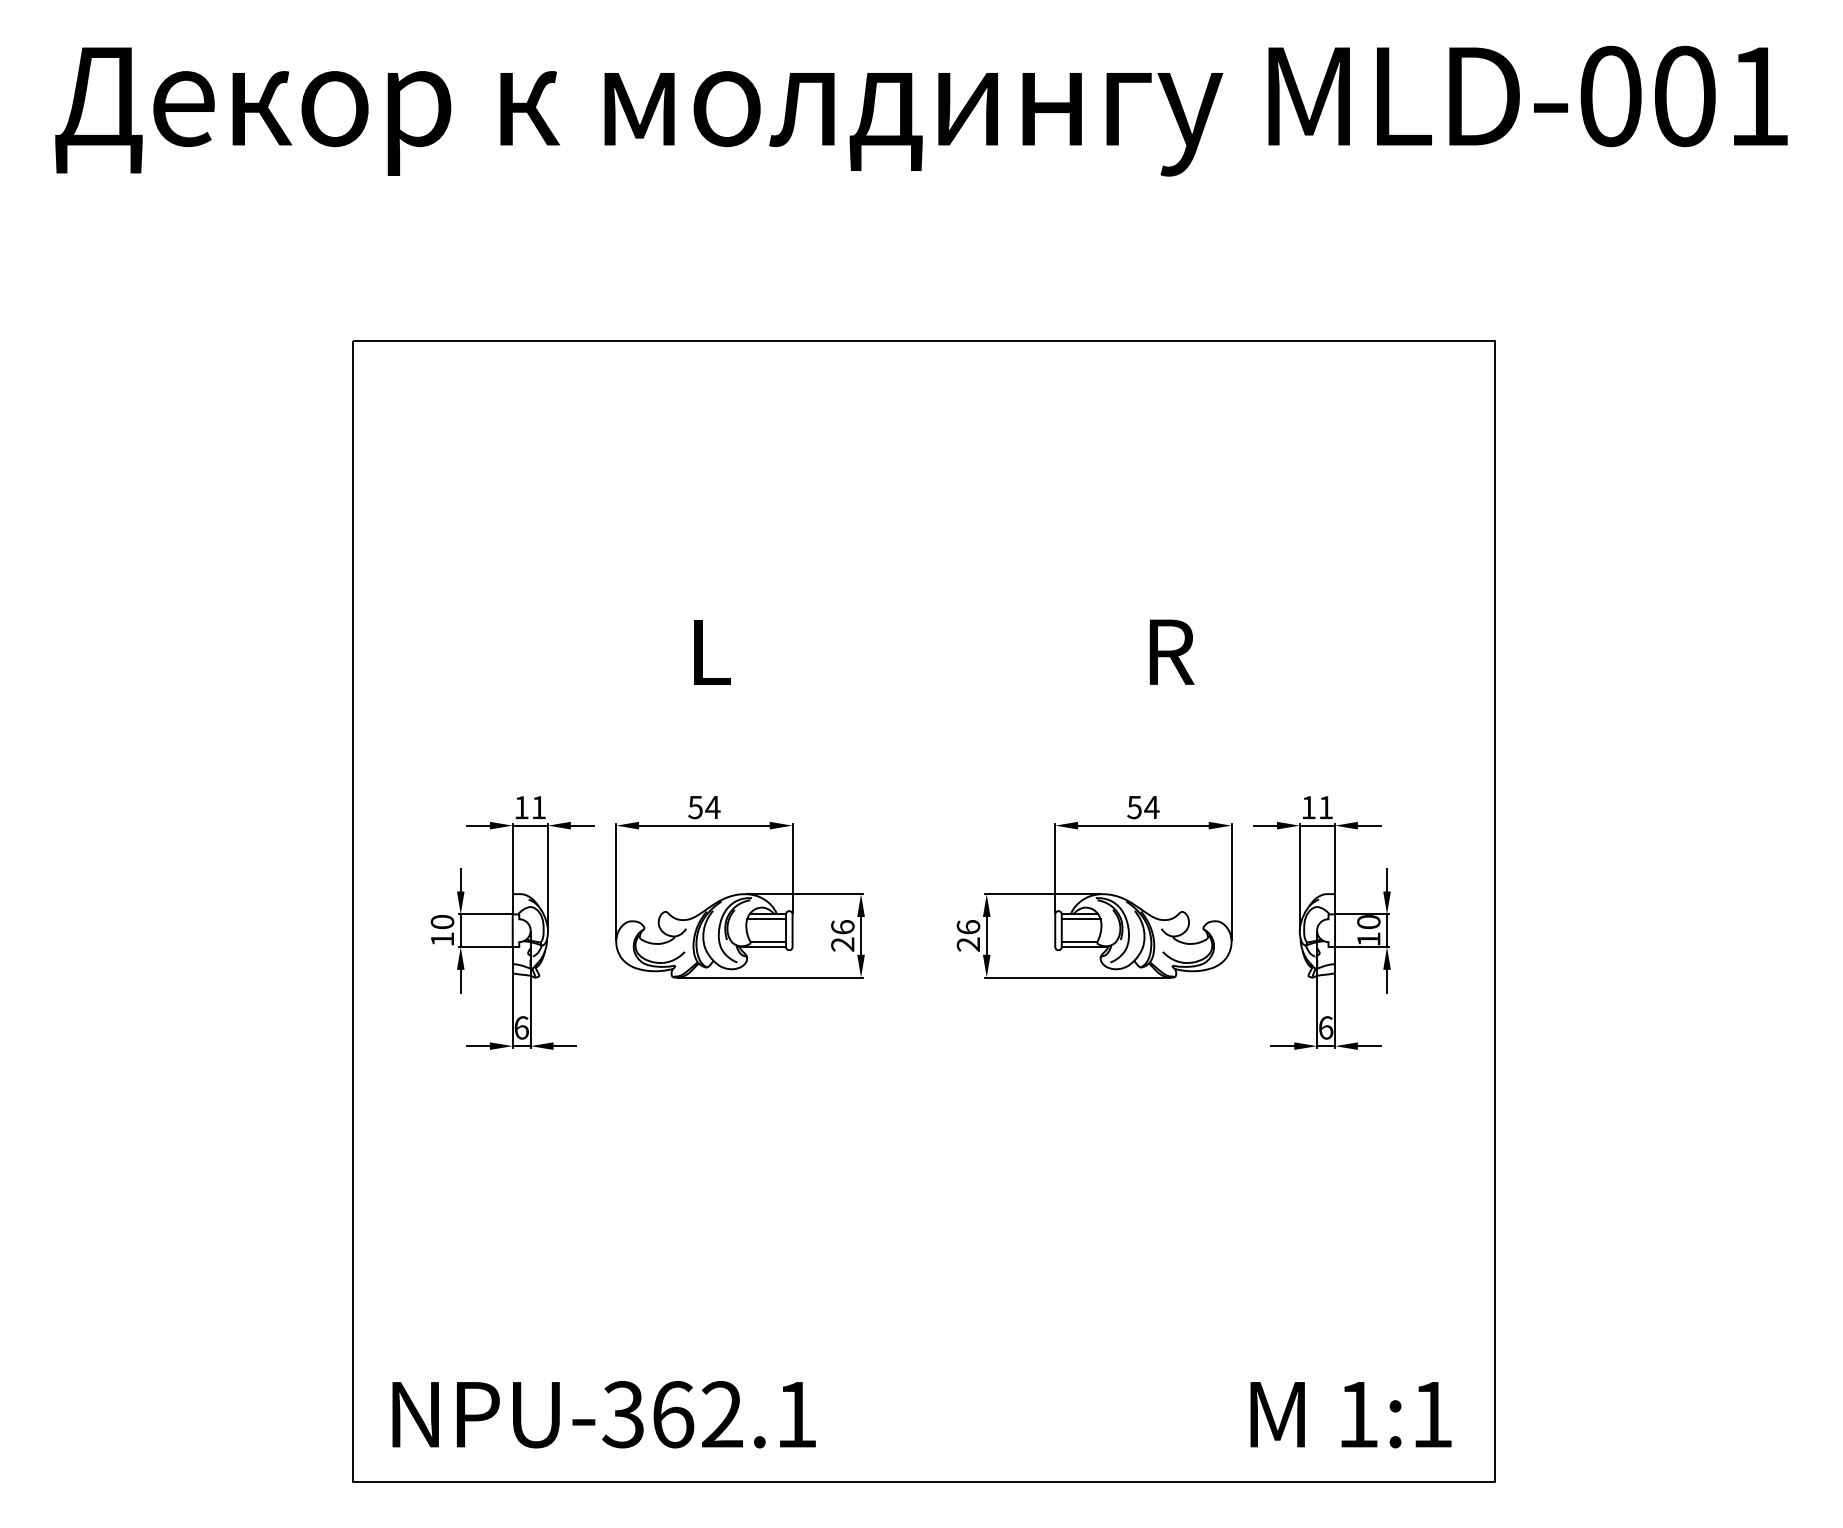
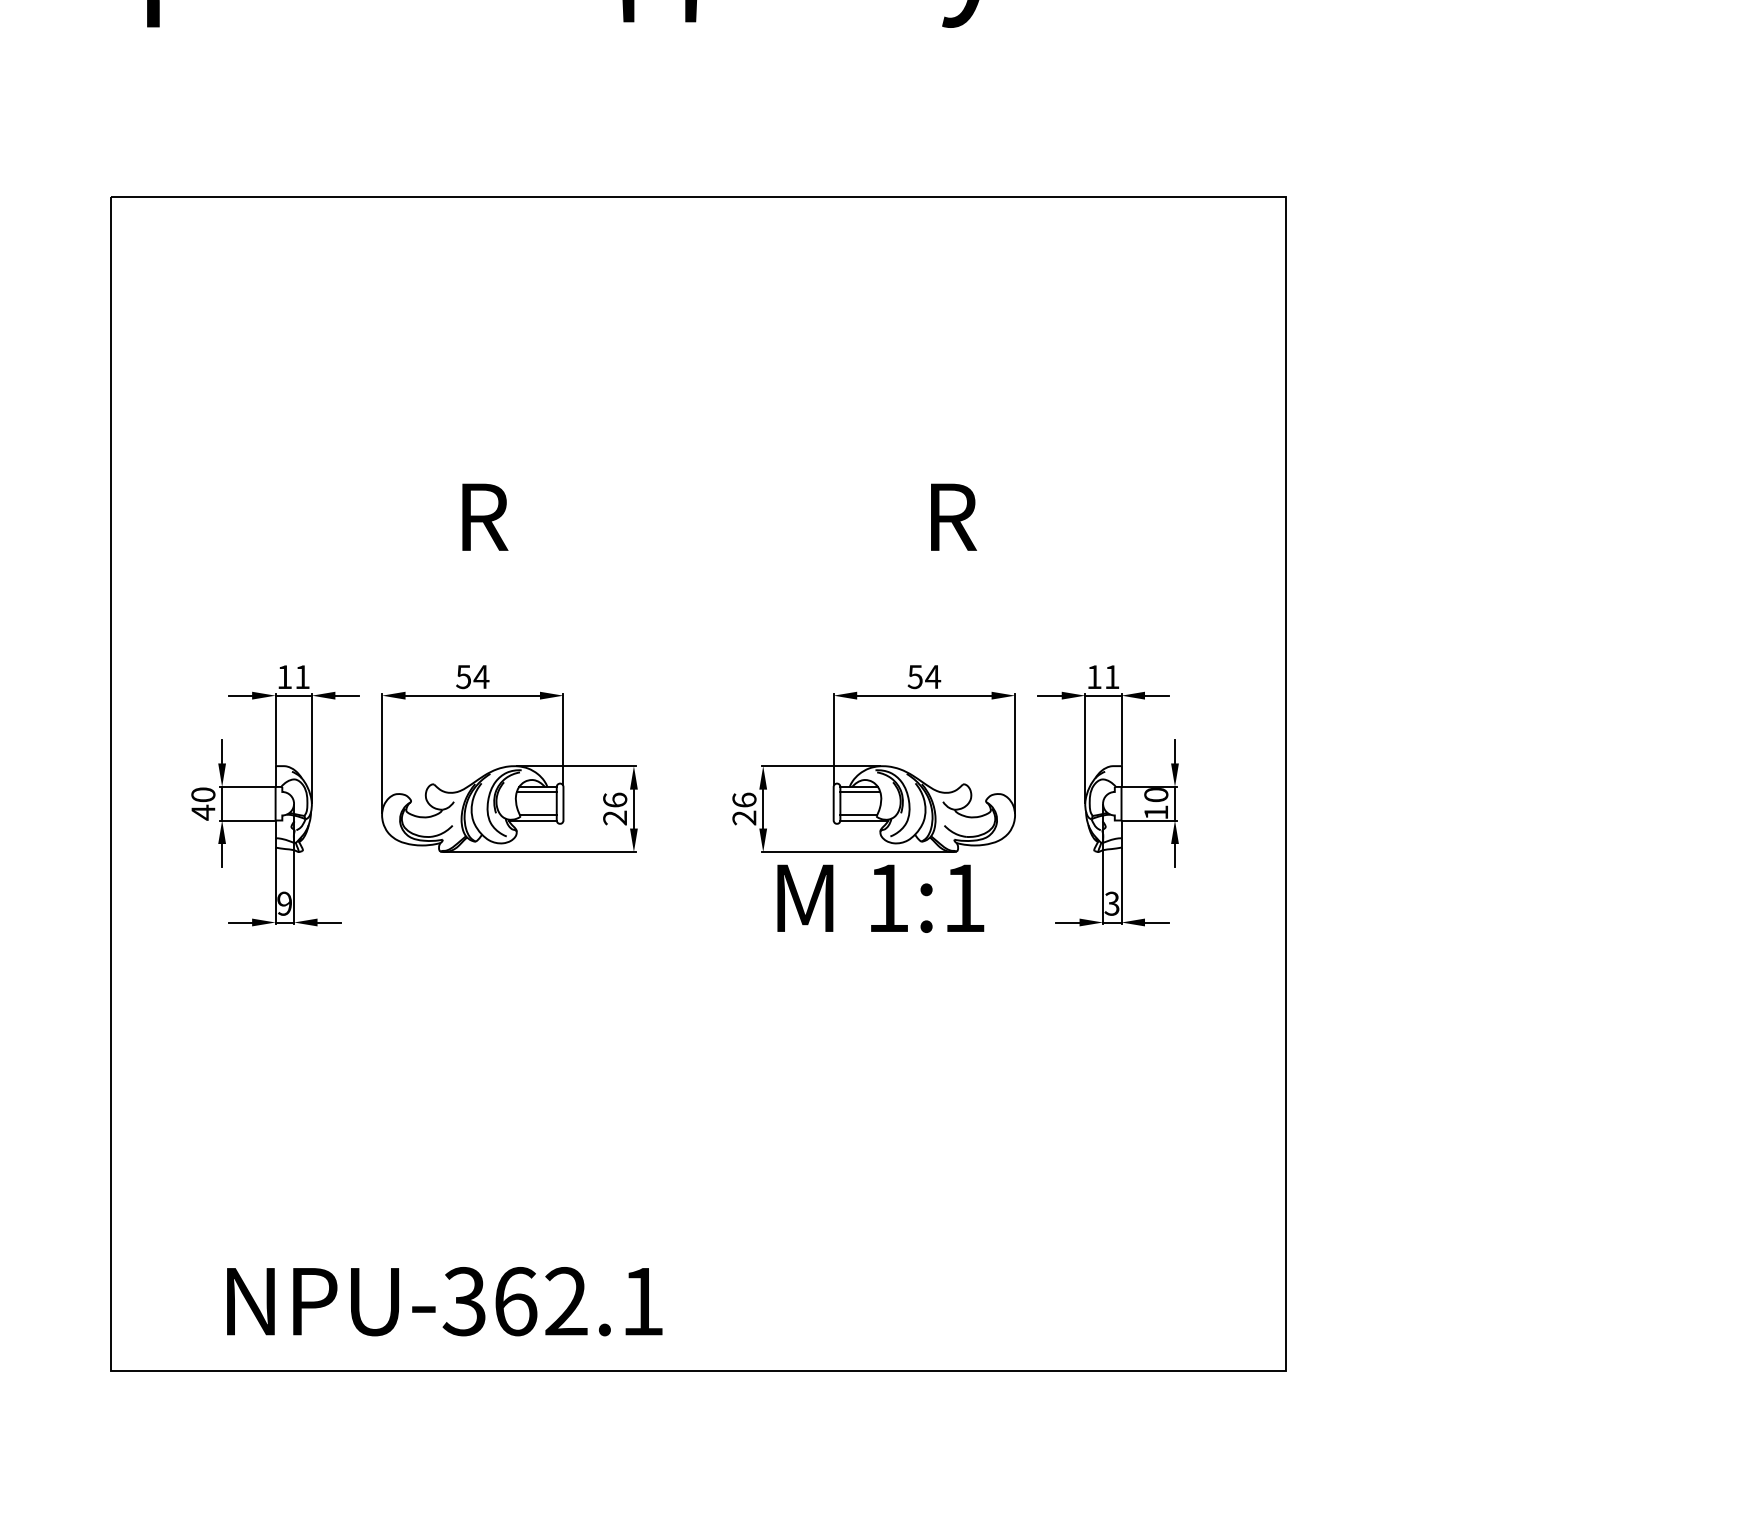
text: (716, 651) -> (485, 516), L -> R
text: (442, 939) -> (203, 812), 10 -> 40
text: (521, 1027) -> (284, 903), 6 -> 9
text: (1325, 1027) -> (1111, 903), 6 -> 3
text: (603, 1414) -> (444, 1301), moved
text: (1350, 1415) -> (880, 899), moved

